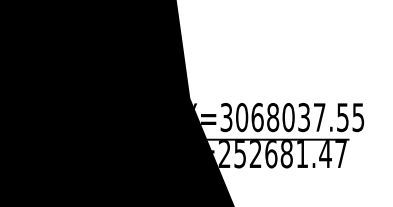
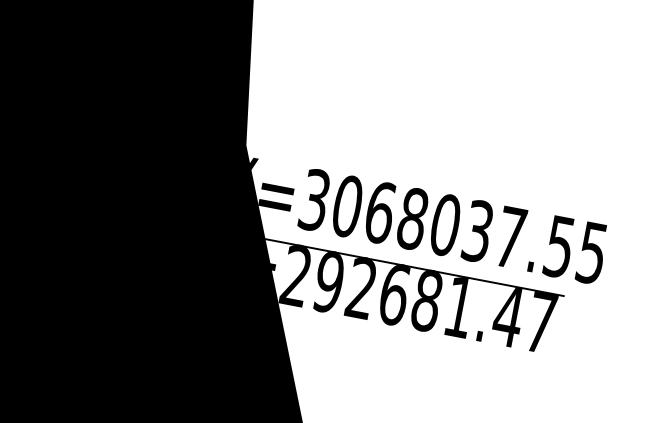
text: (240, 154) -> (329, 283), Y=252681.47 -> Y=292681.47

